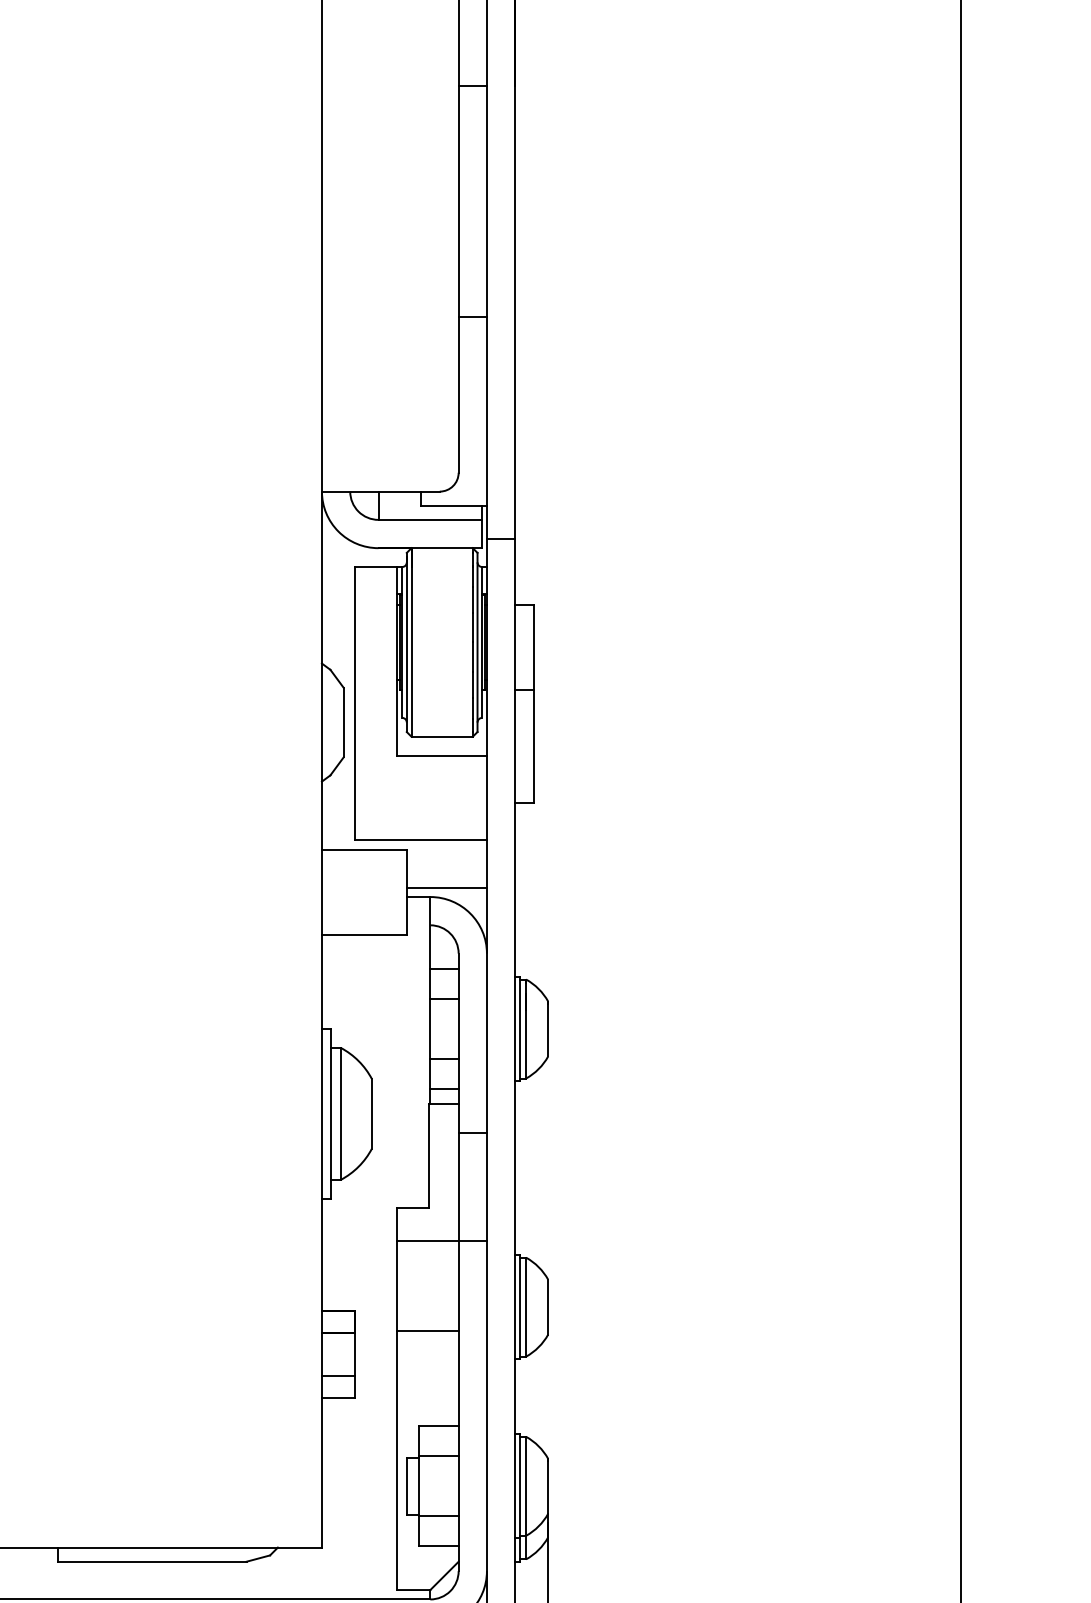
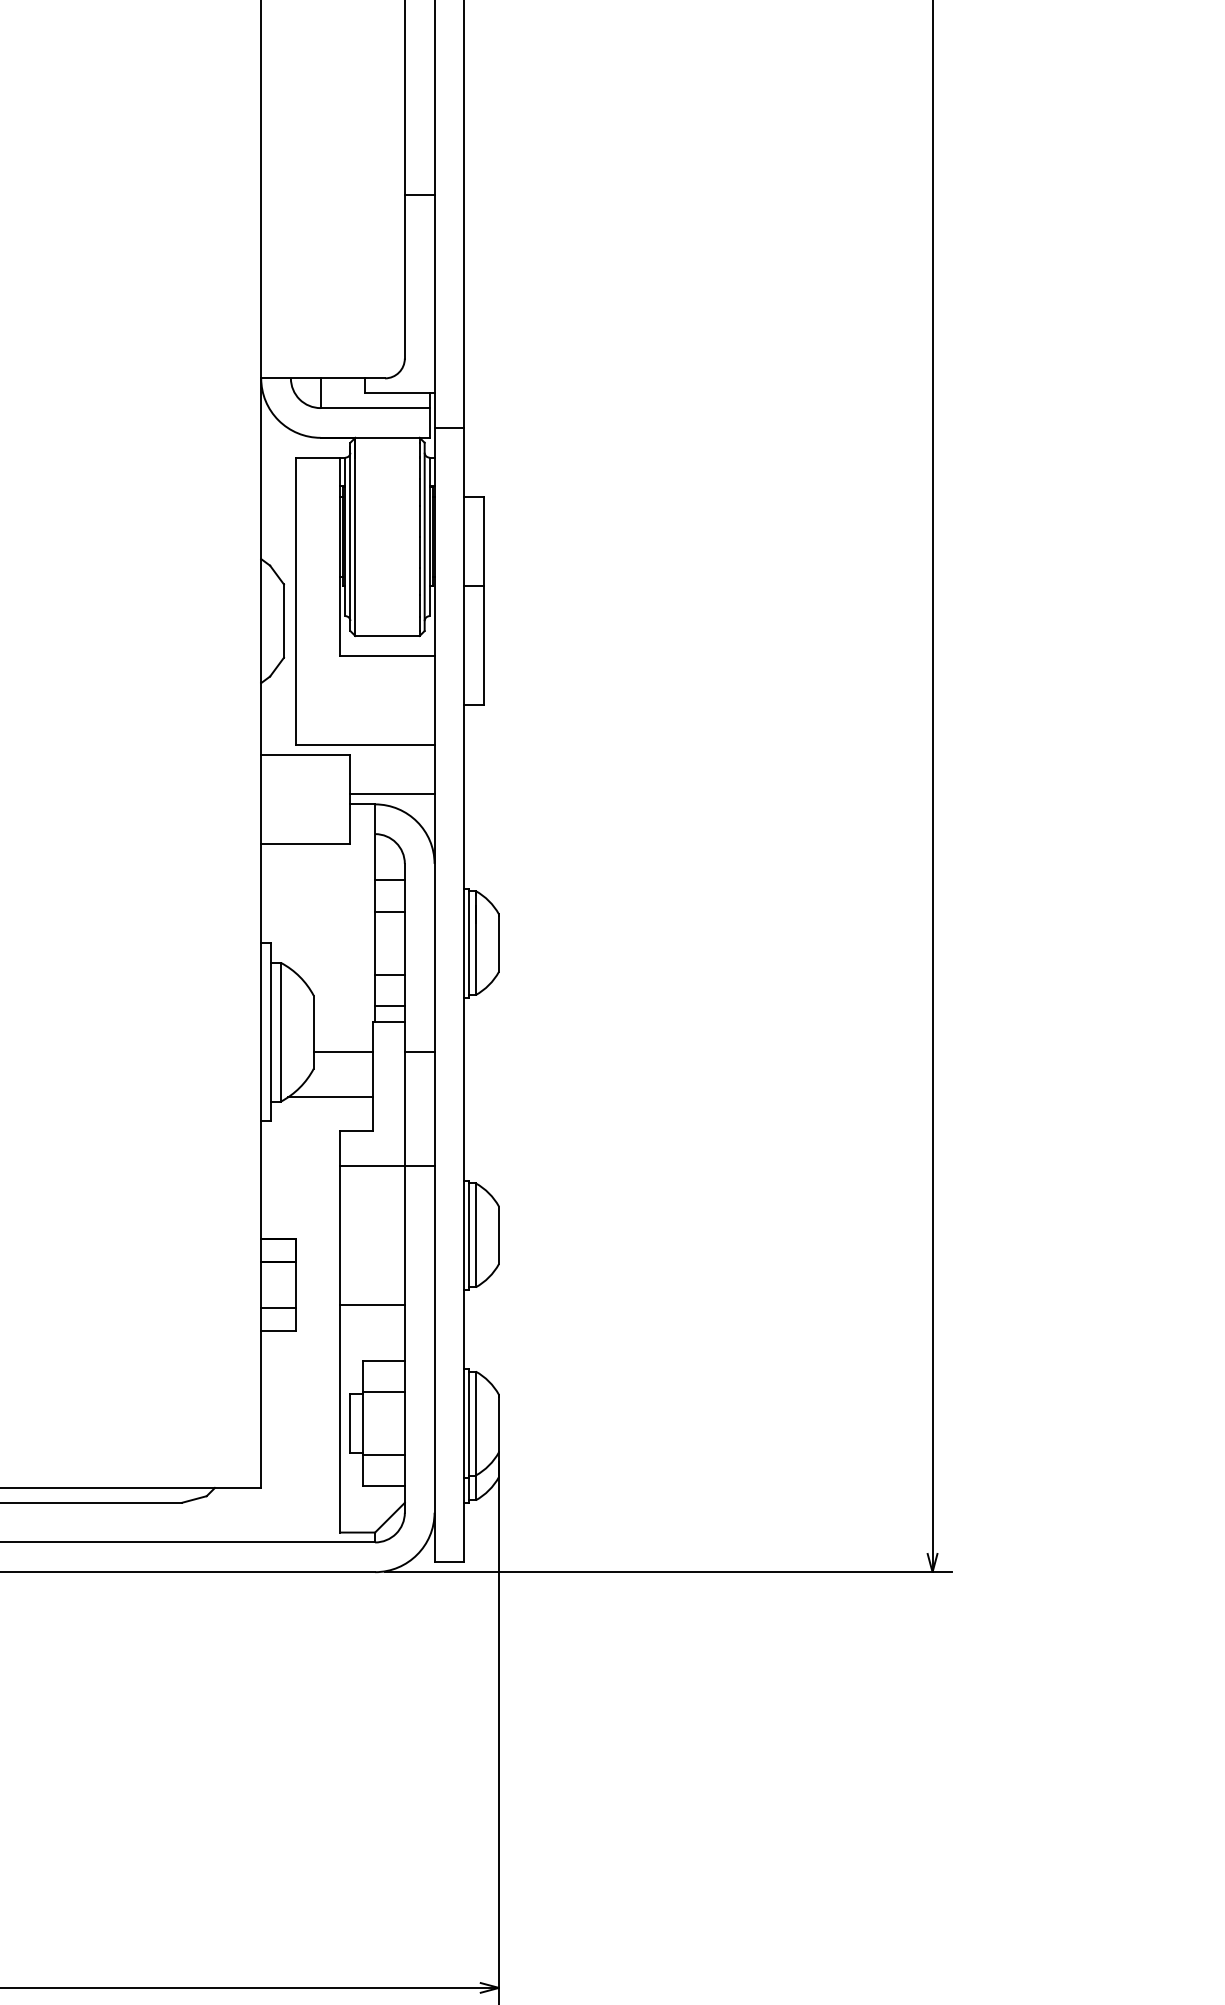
line: (400, 1133) -> (343, 1052), added
line: (387, 1175) -> (330, 1096), added
line: (427, 1331) -> (372, 1304), moved

